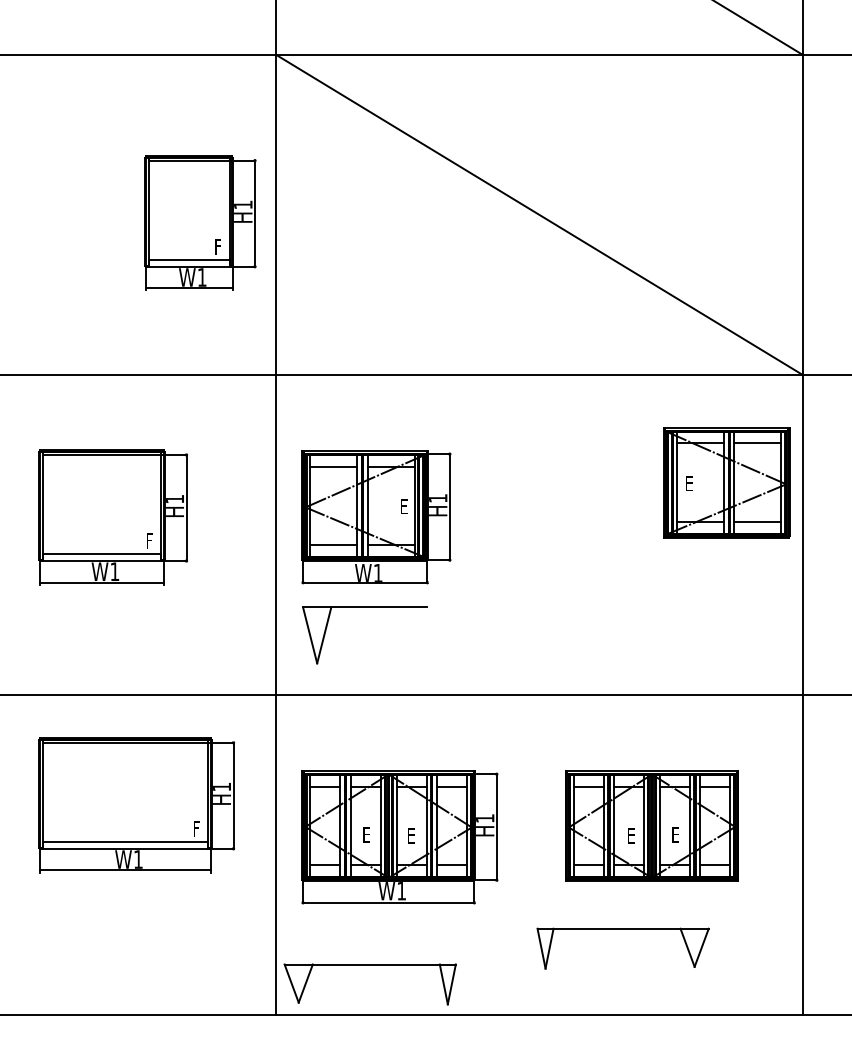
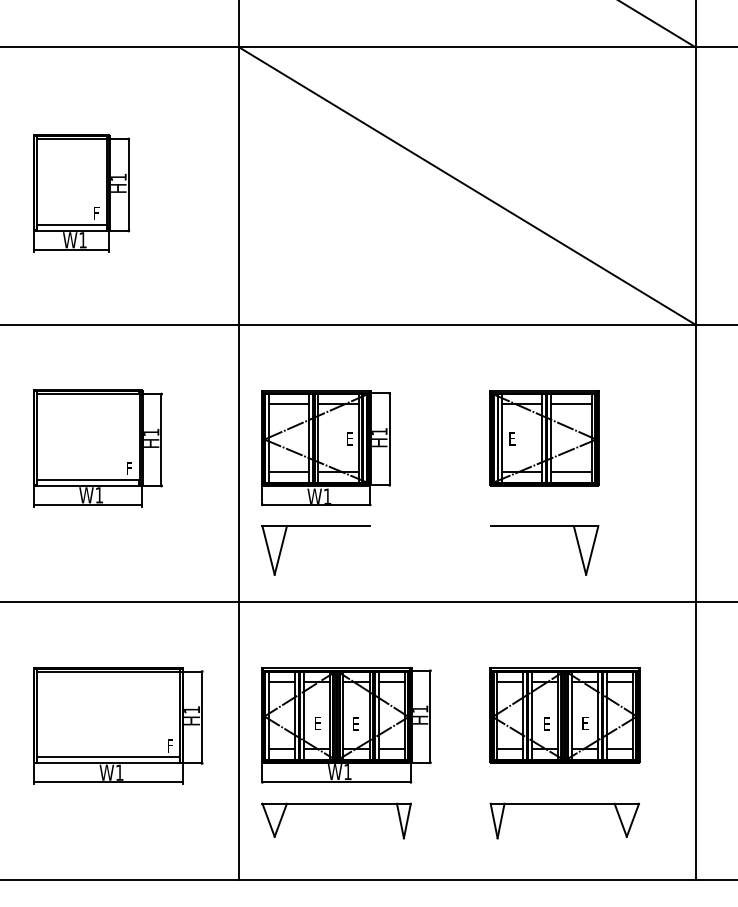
part: (200, 223) -> (81, 193), moved
part: (726, 483) -> (544, 438), moved
part: (628, 607) -> (544, 526), added
part: (136, 805) -> (118, 725), moved
part: (622, 929) -> (564, 804), moved
part: (370, 965) -> (336, 804), moved

